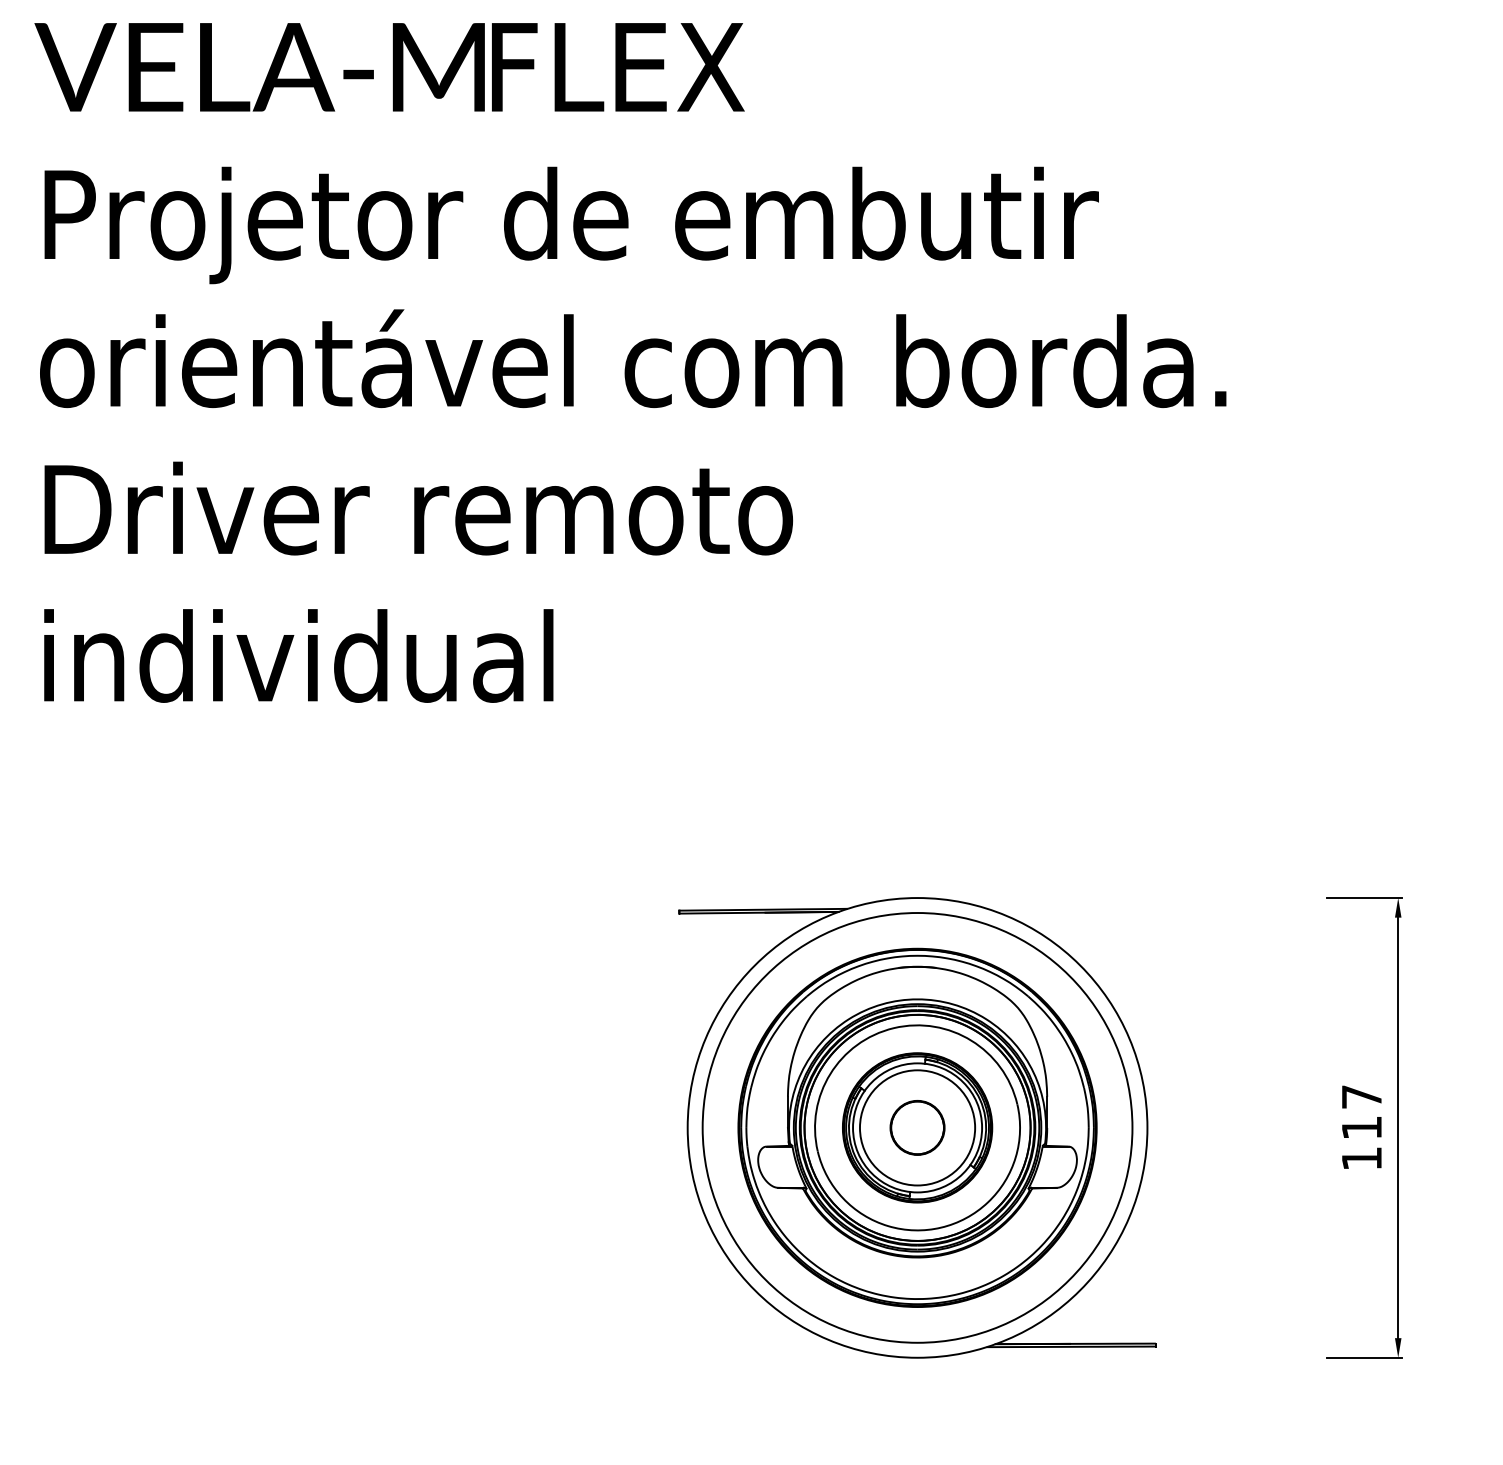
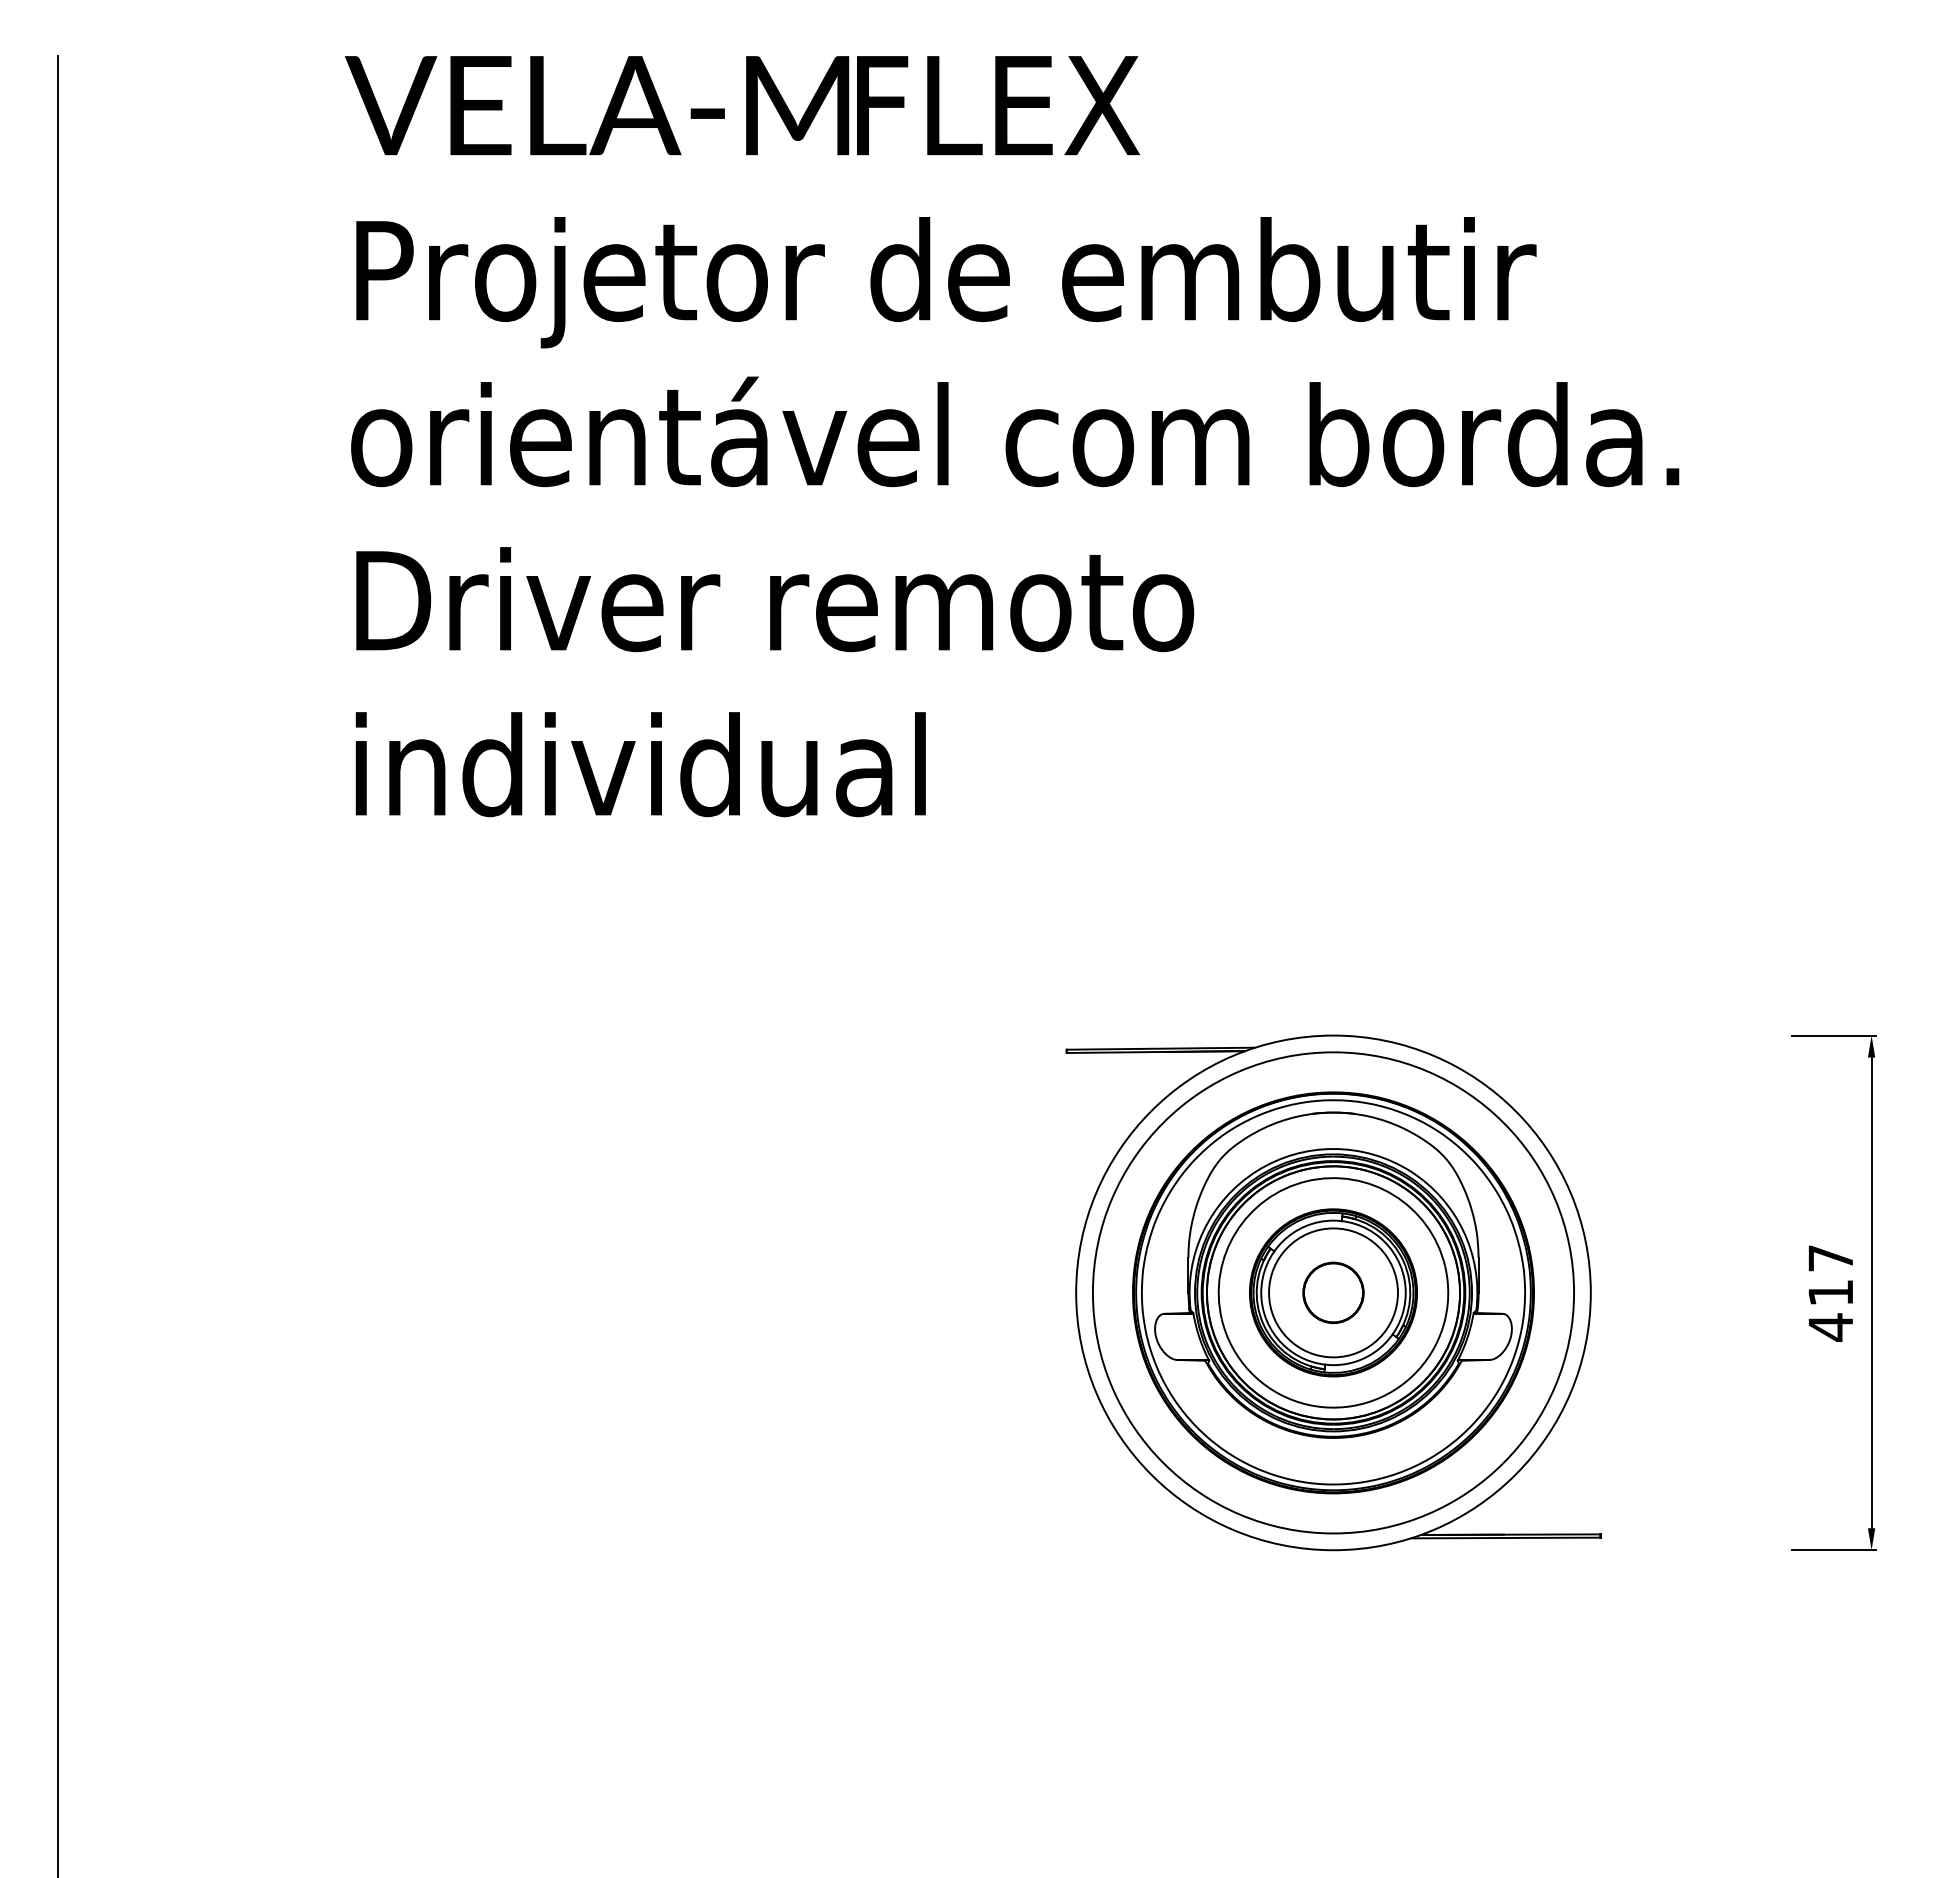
text: (1361, 1158) -> (1830, 1327), 117 -> 417

